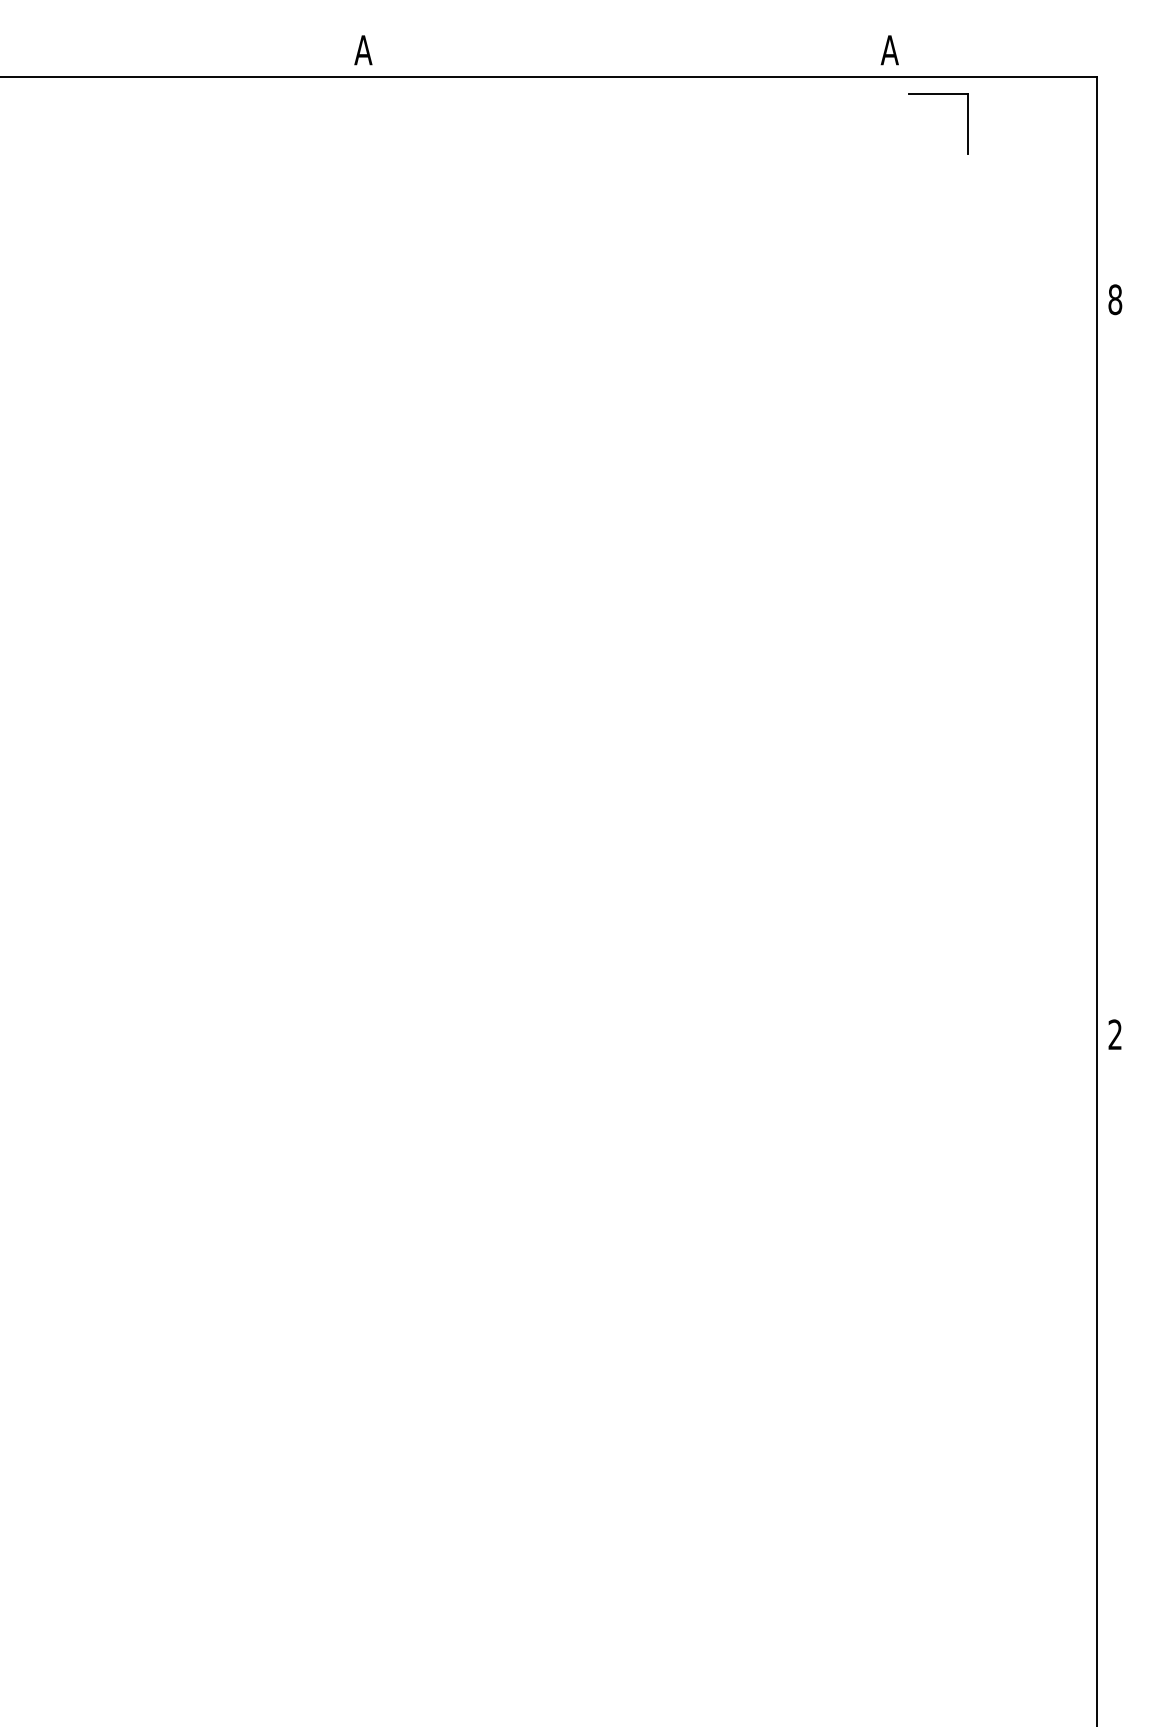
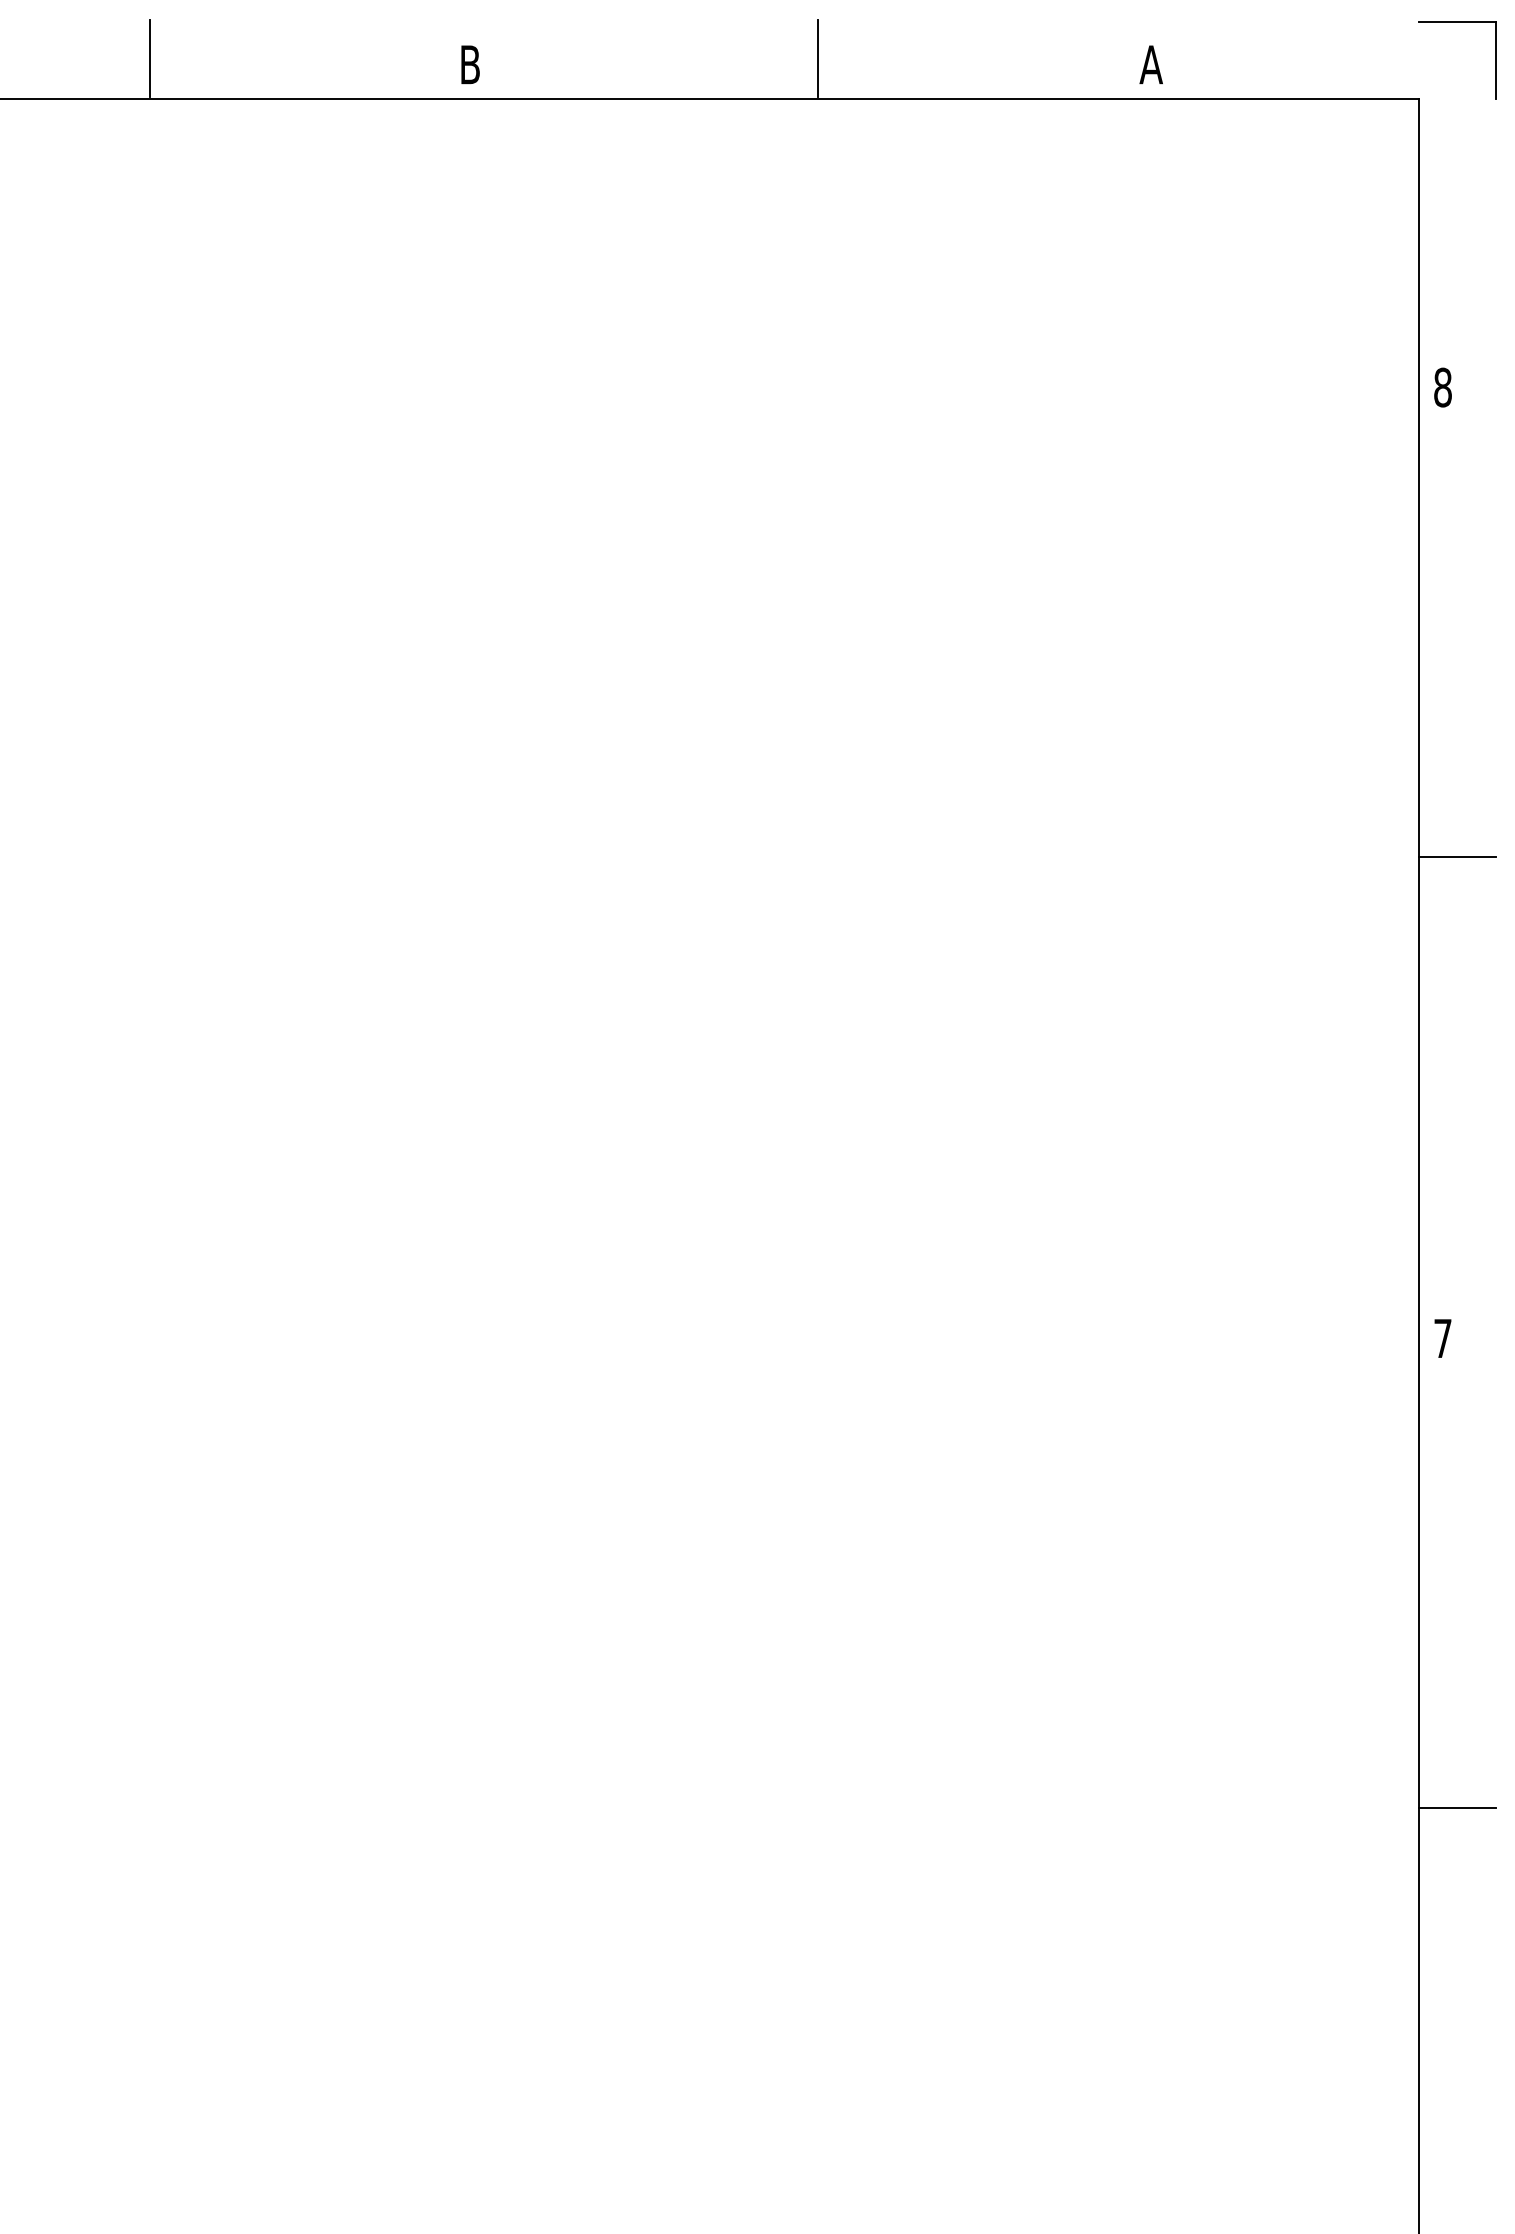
line: (115, 45) -> (149, 58), added
line: (631, 45) -> (817, 58), added
text: (362, 50) -> (469, 64), A -> B
part: (938, 94) -> (1457, 22), moved
line: (1125, 662) -> (1456, 857), added
text: (1114, 1033) -> (1442, 1337), 2 -> 7
line: (1125, 1397) -> (1456, 1808), added

